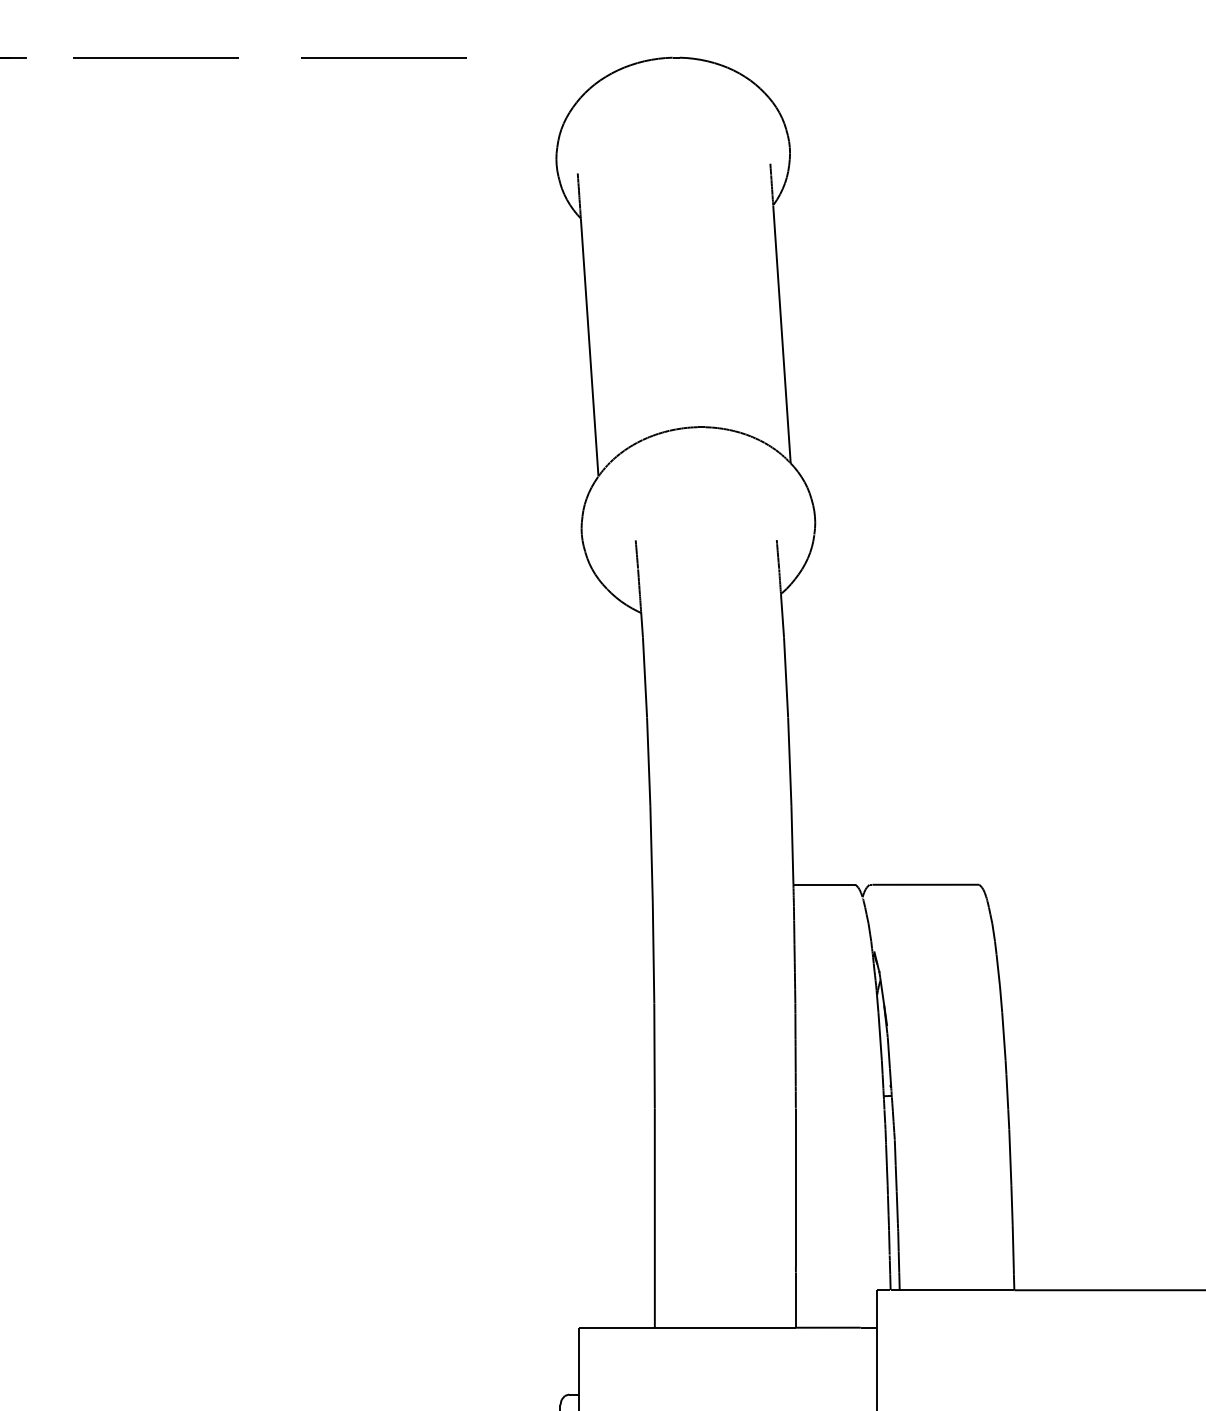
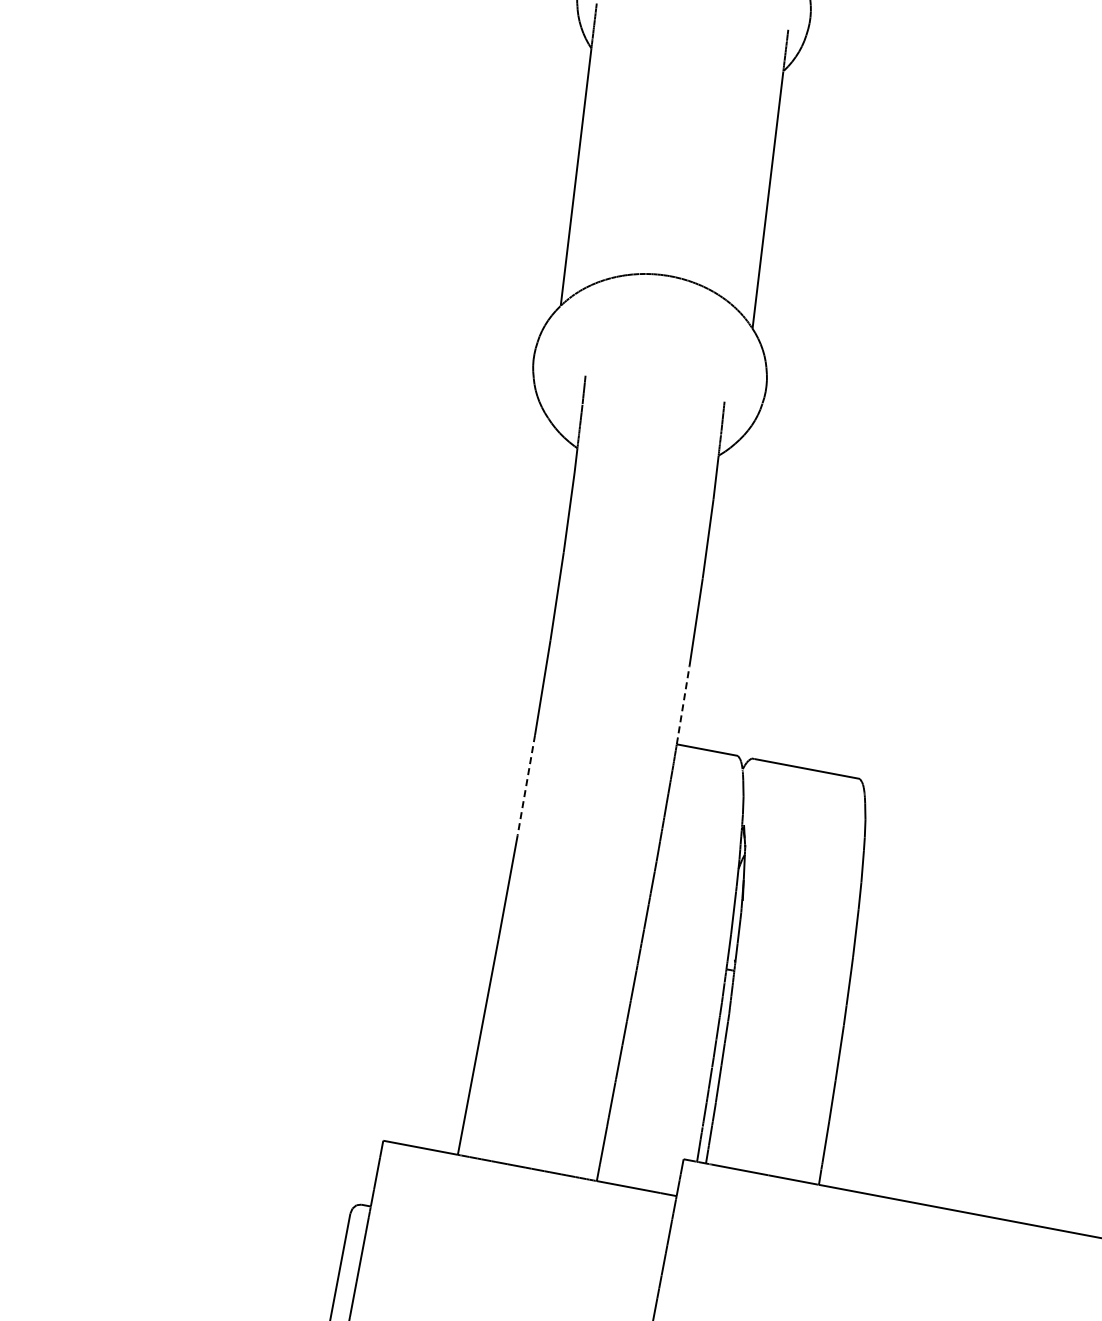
line: (792, 844) -> (683, 704), solid -> dashed
line: (653, 952) -> (526, 784), solid -> dashed

